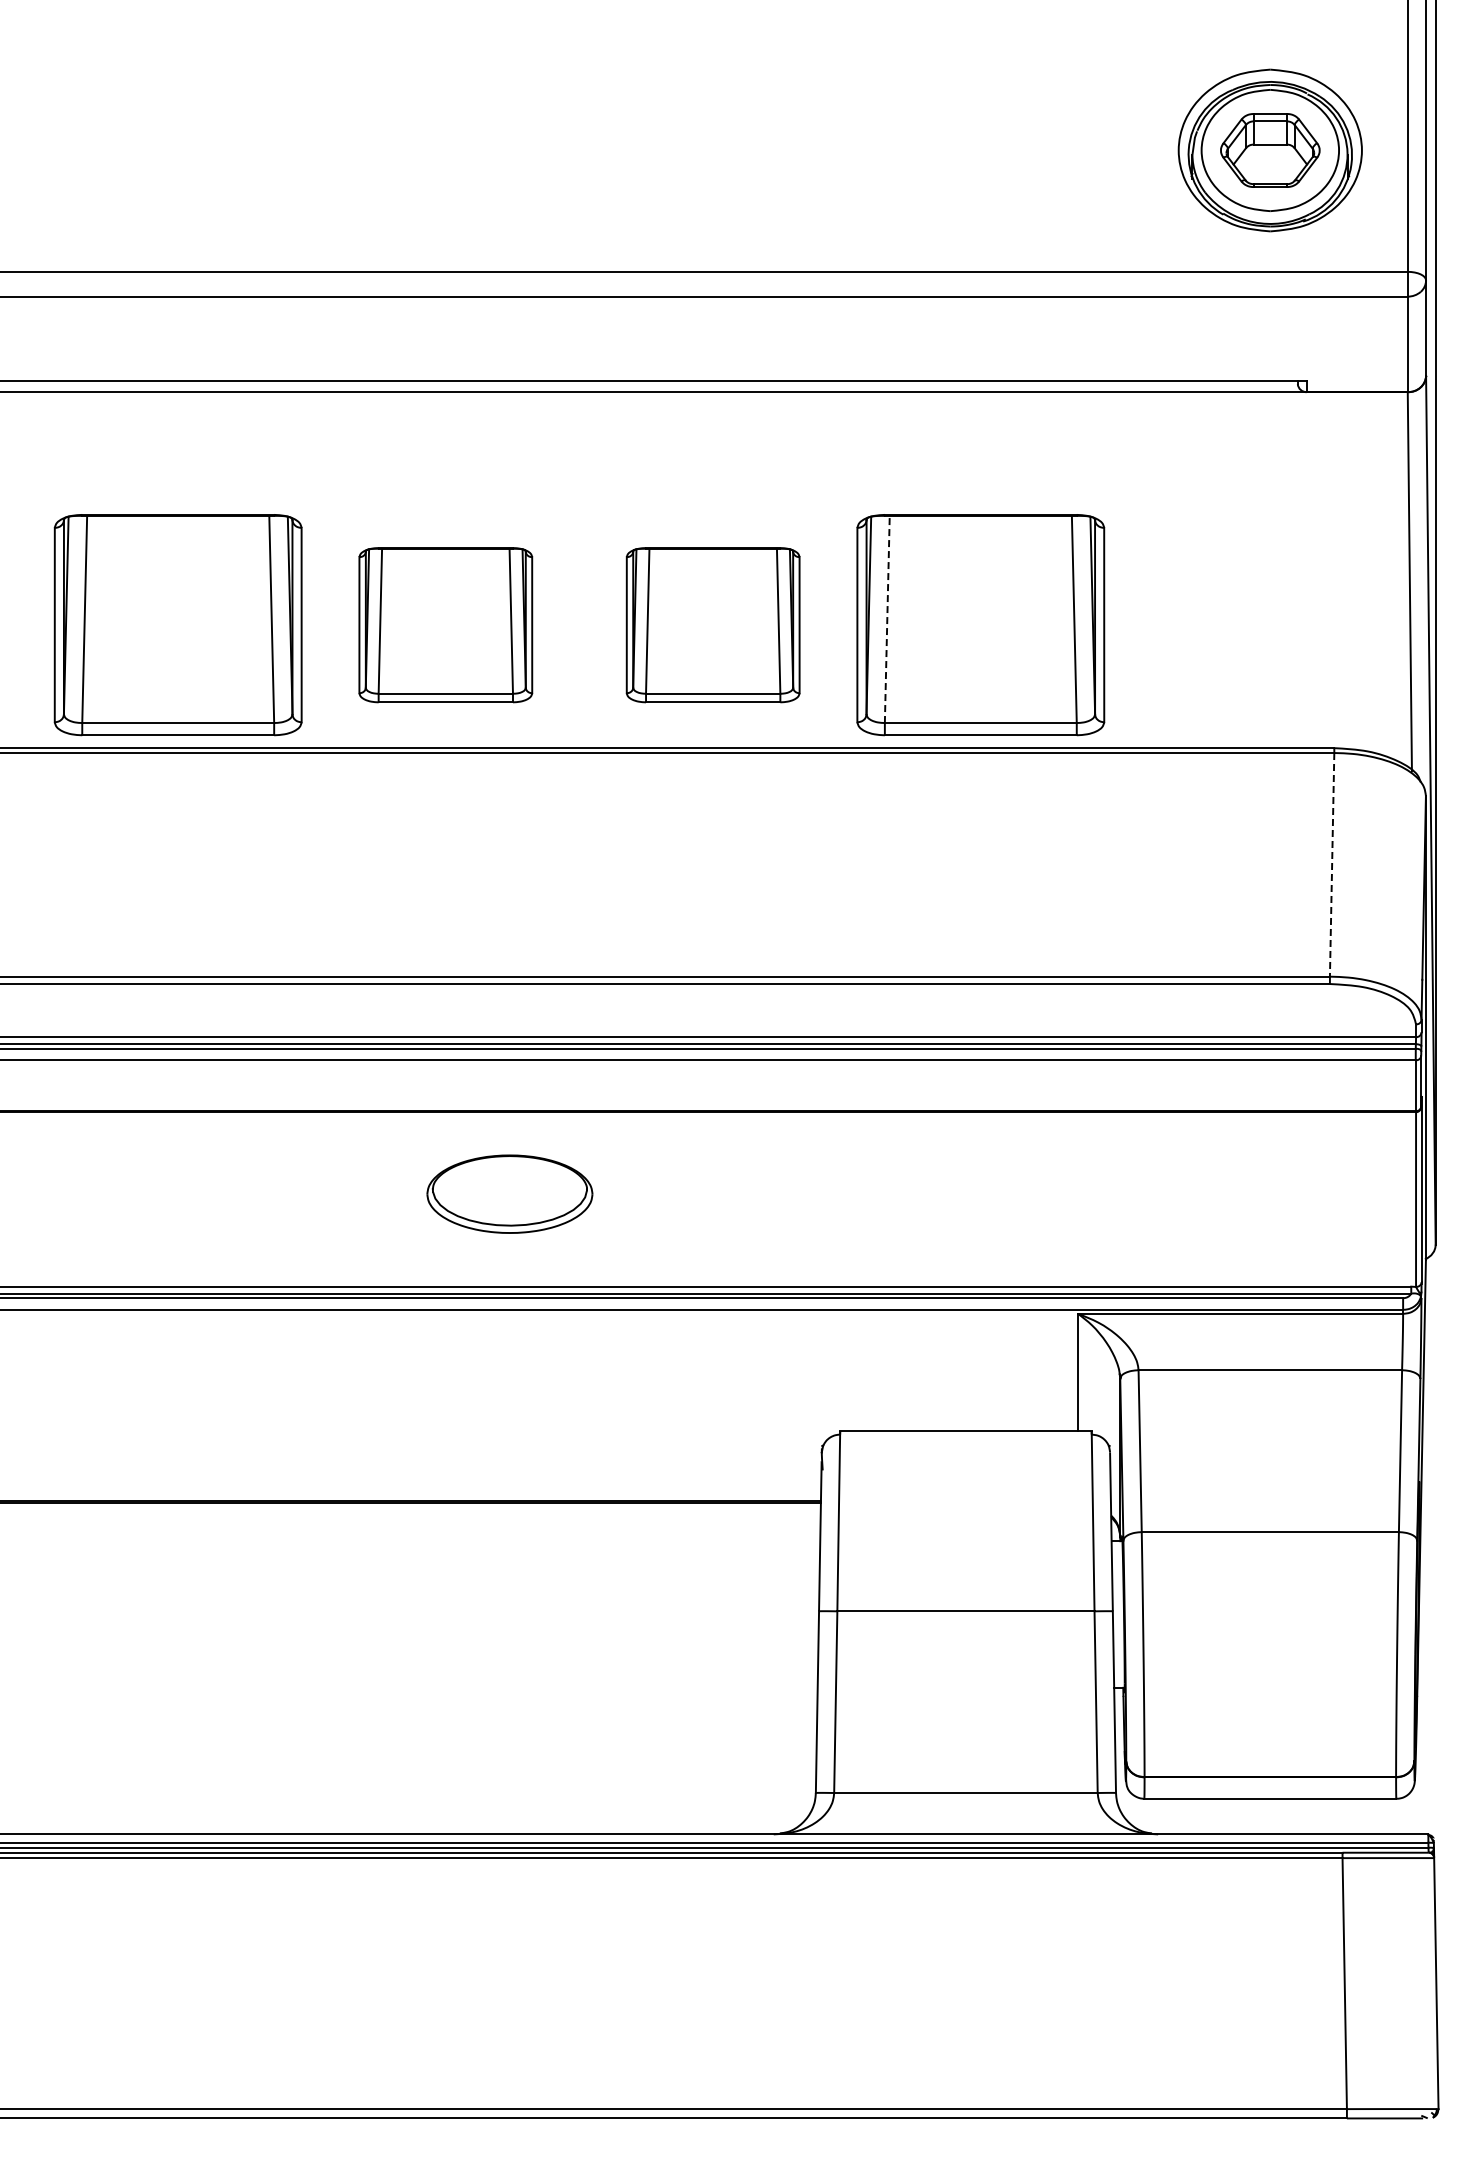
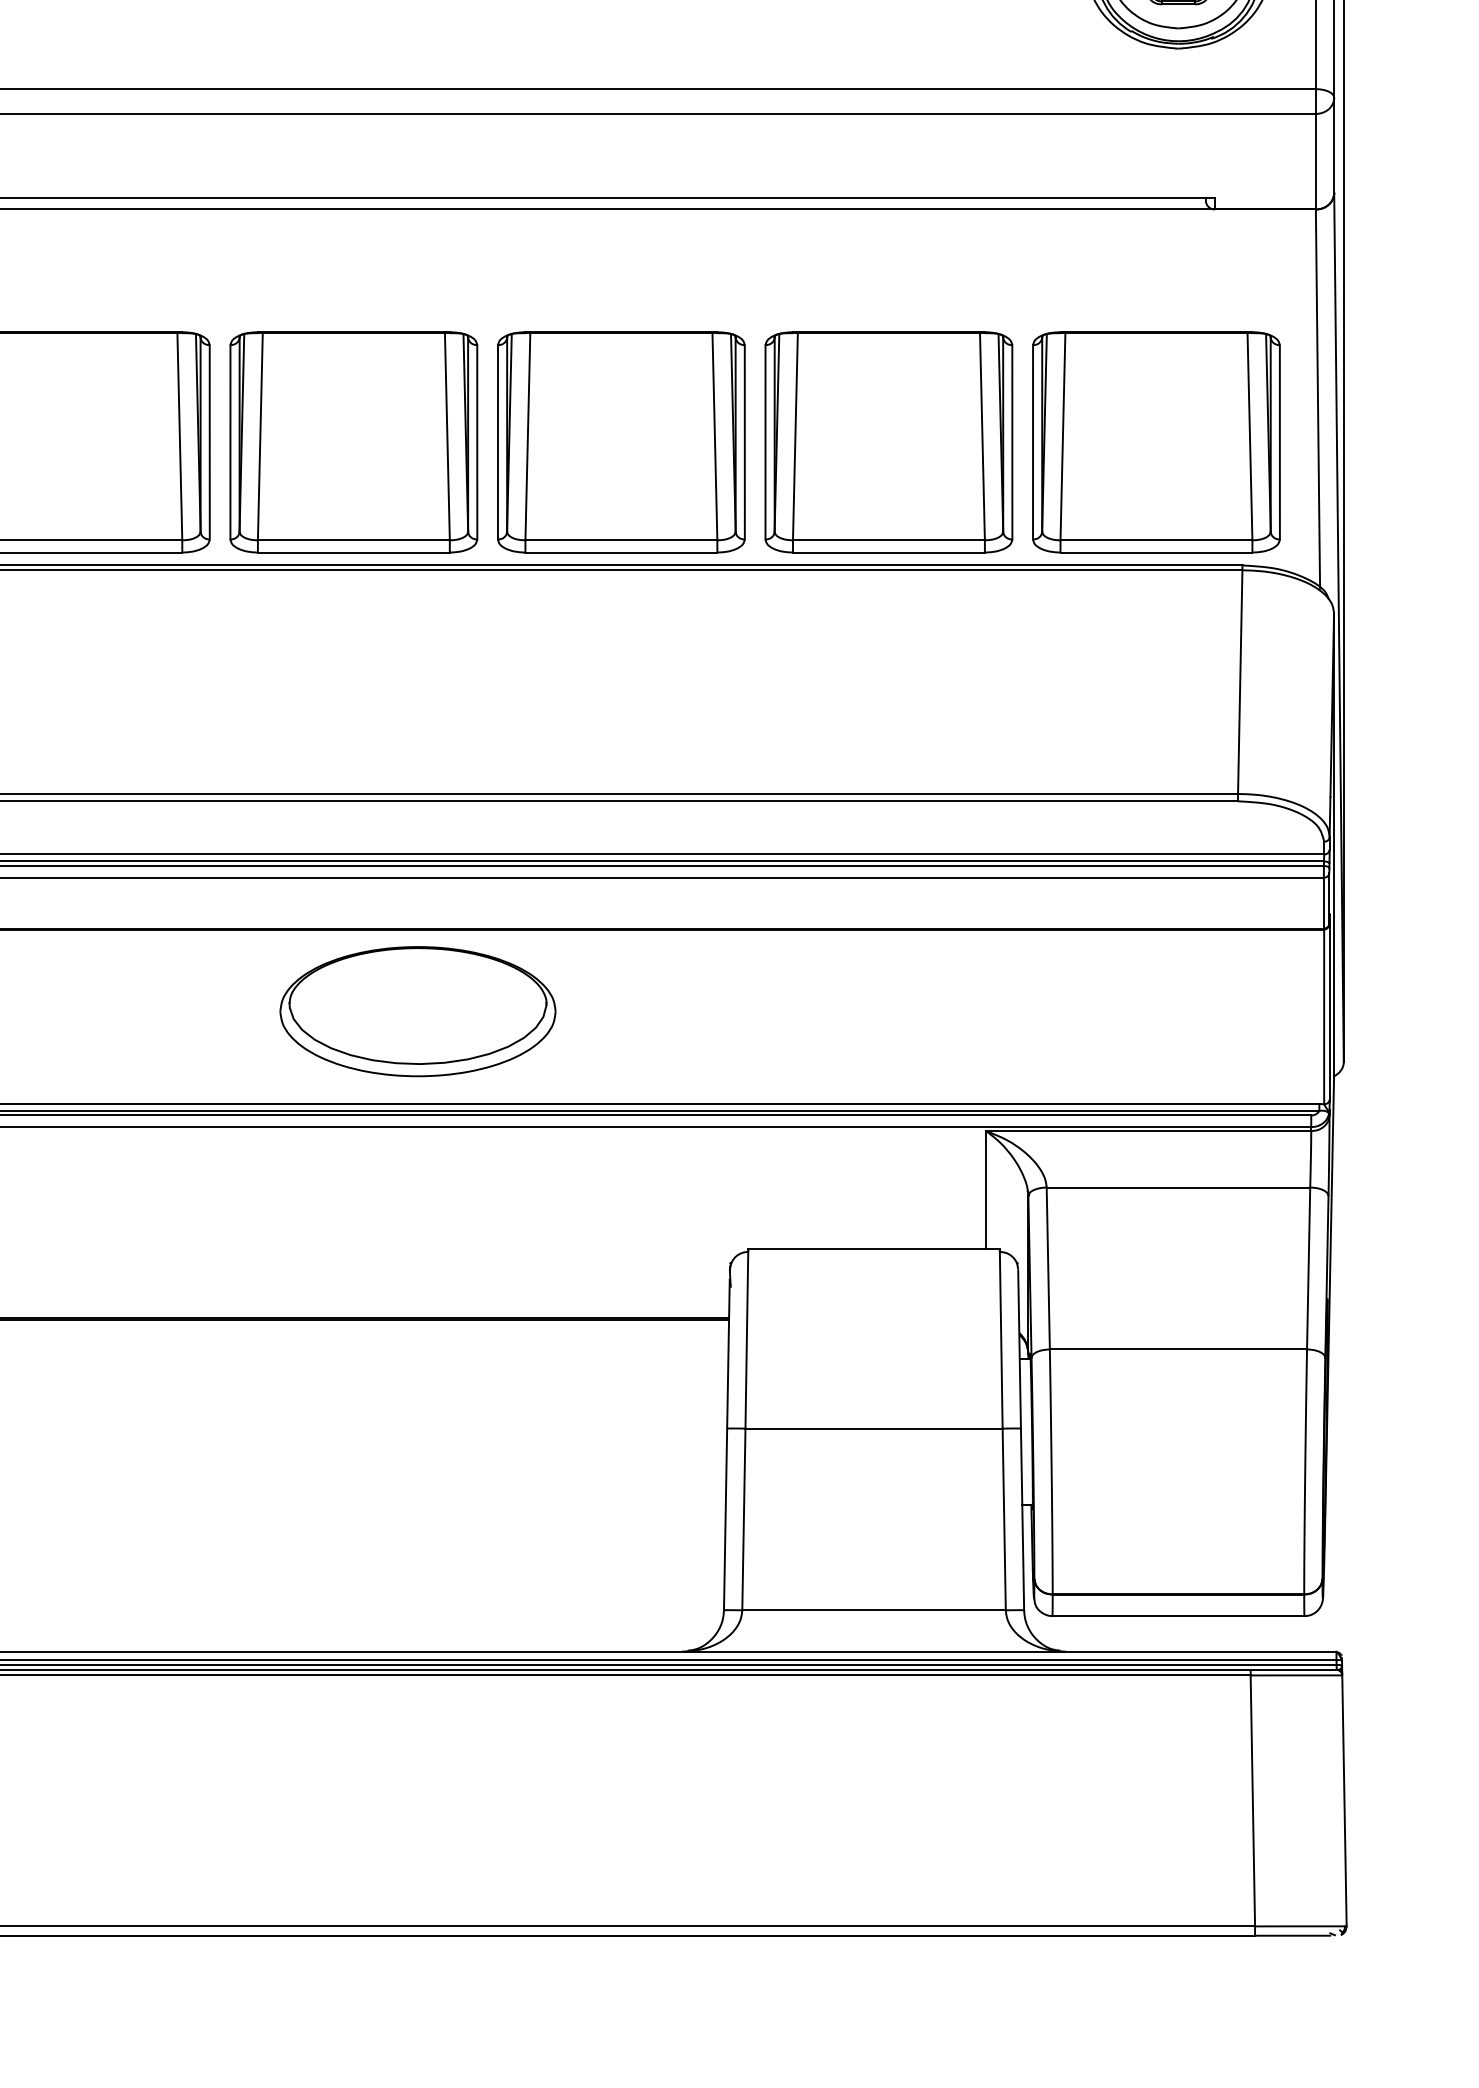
line: (887, 619) -> (795, 436), dashed -> solid
part: (445, 625) -> (353, 442), size x1.43
part: (712, 625) -> (620, 442), size x1.43
part: (1248, 625) -> (1156, 442), added
line: (1332, 864) -> (1240, 681), dashed -> solid
part: (509, 1193) -> (417, 1010), size x1.67

